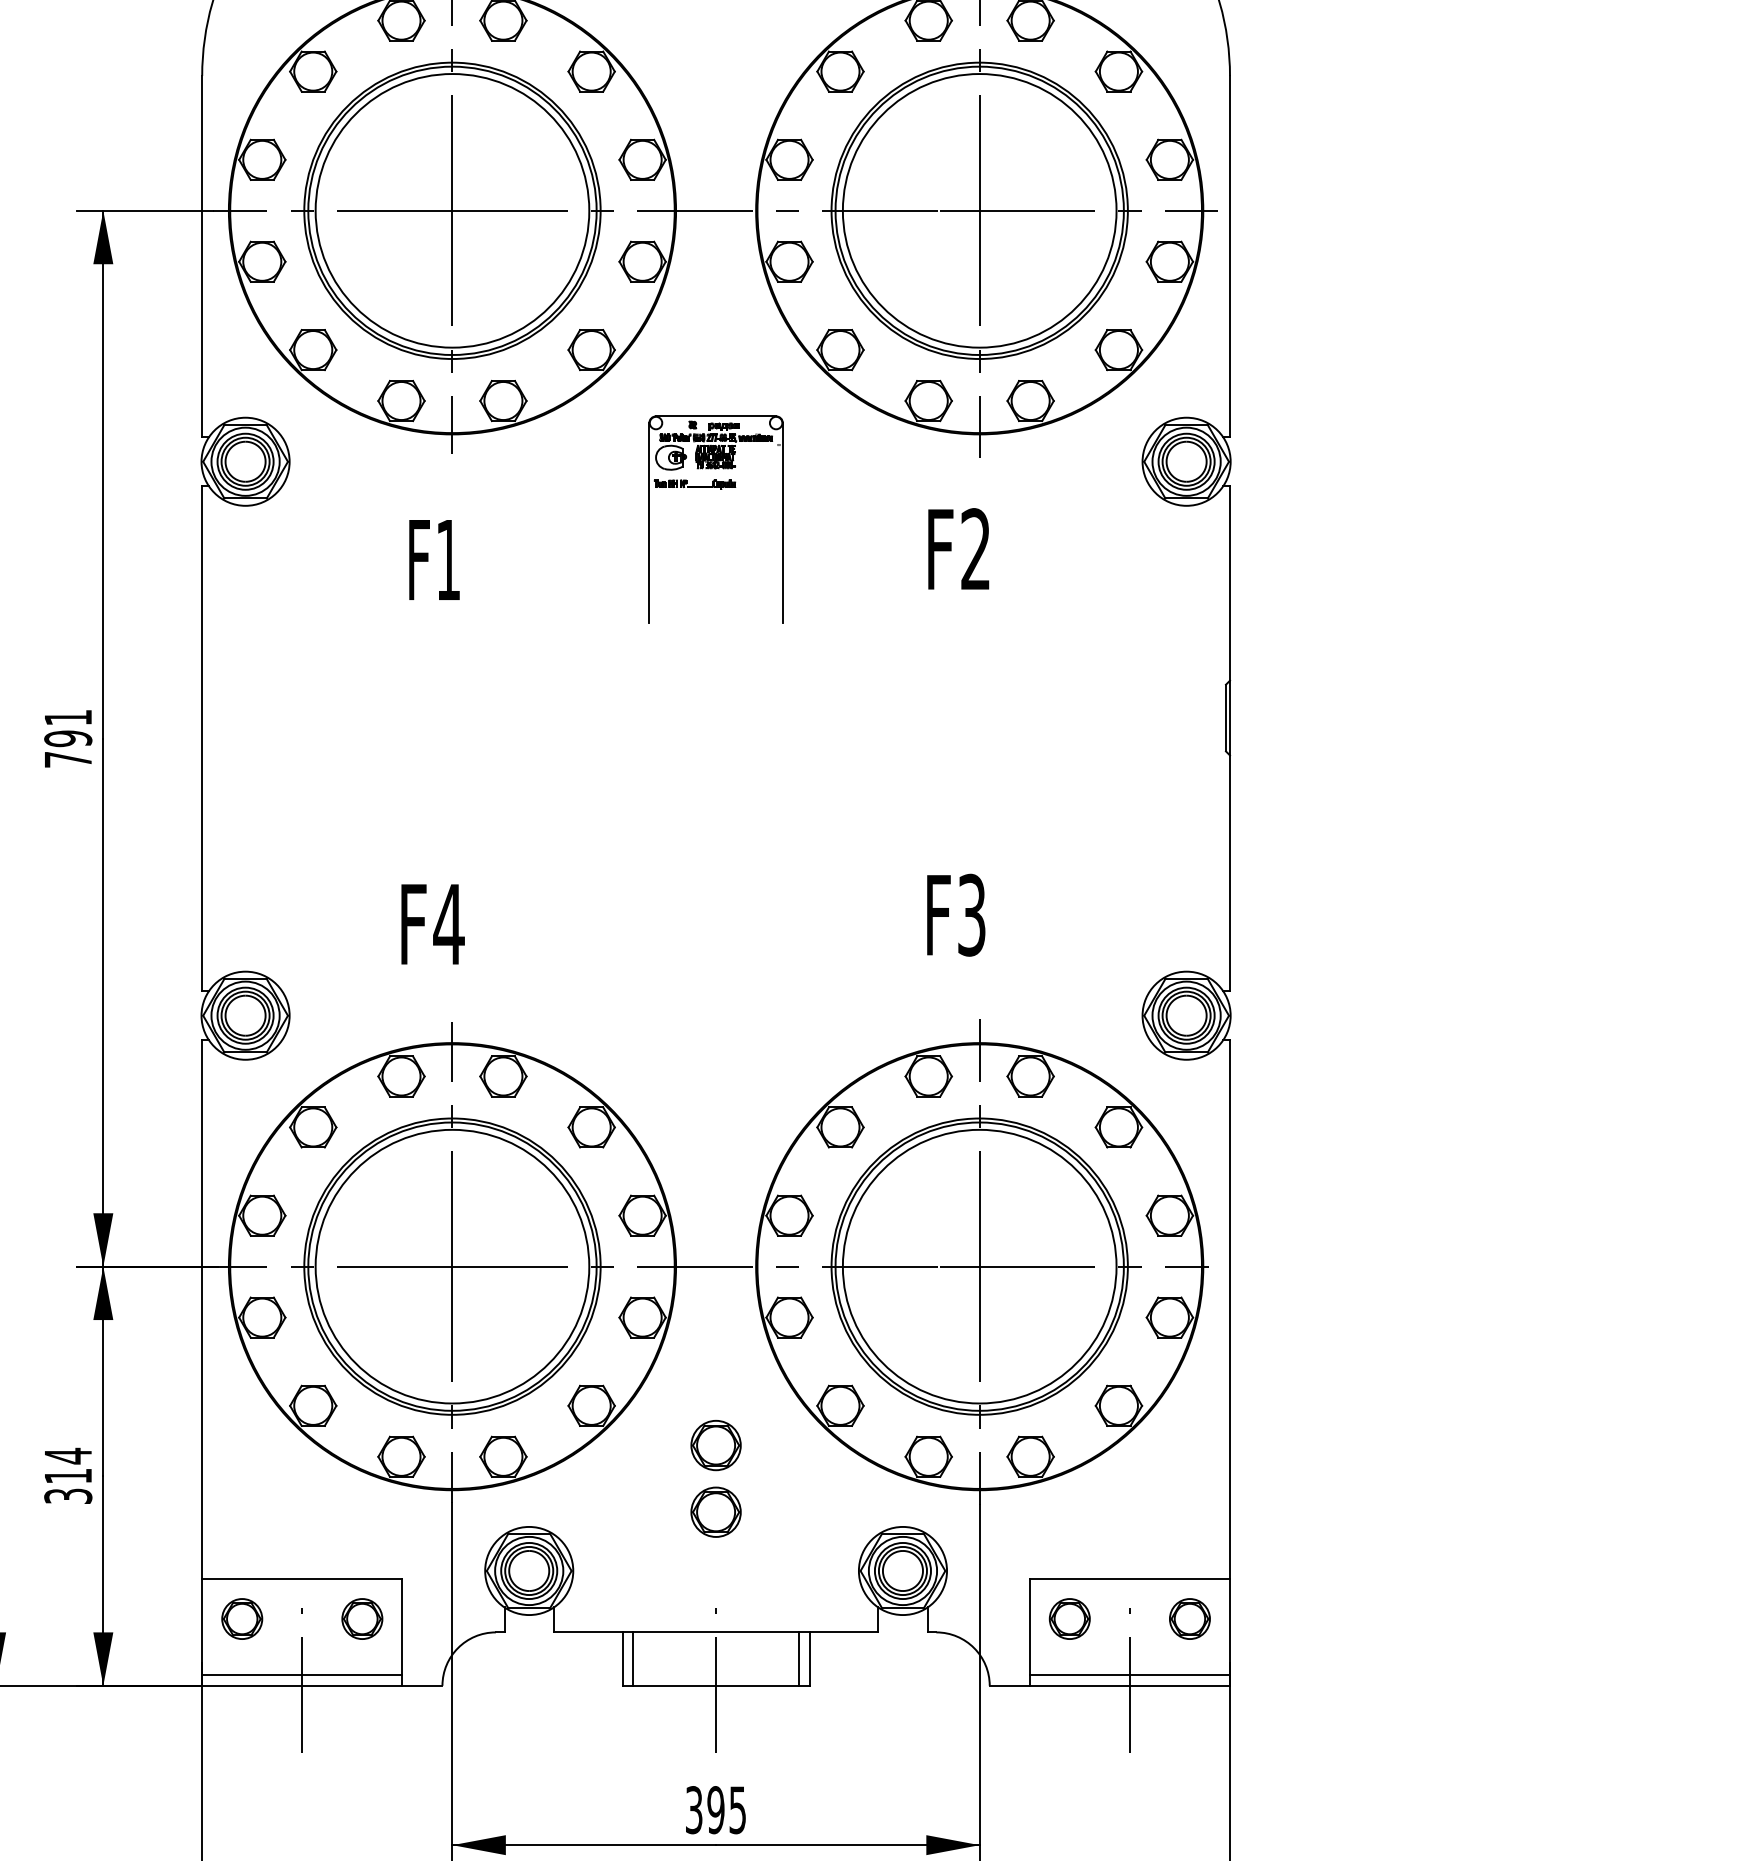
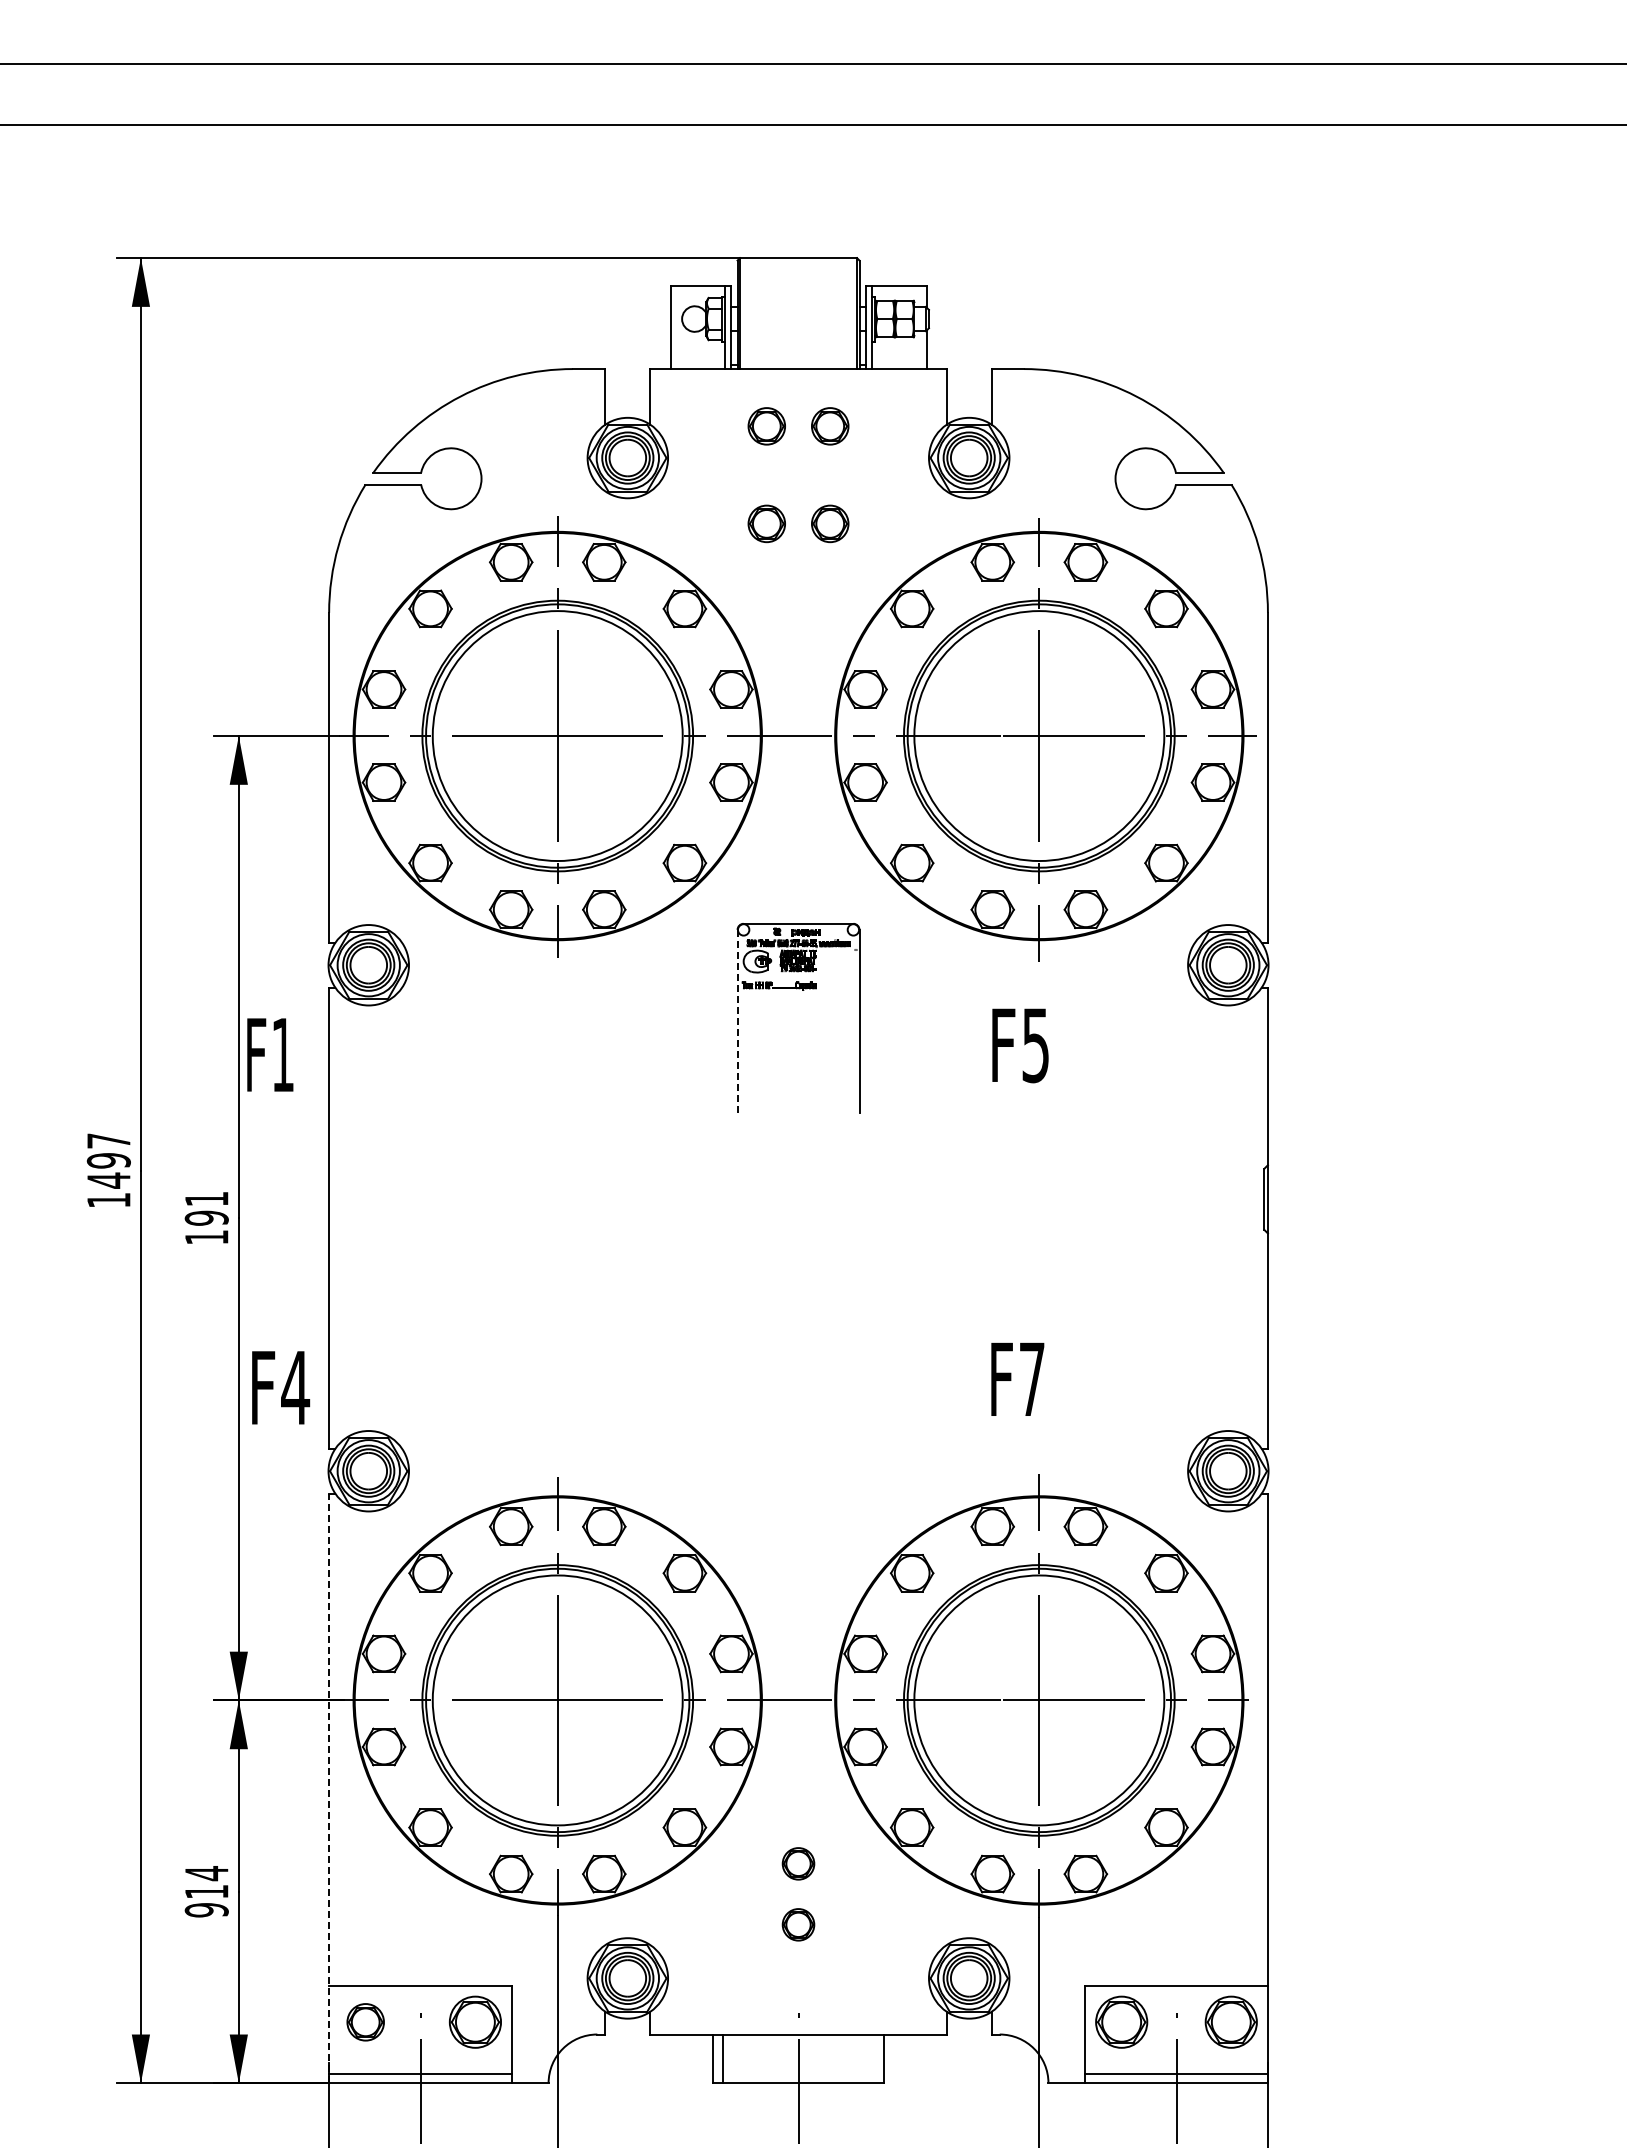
line: (649, 523) -> (737, 1021), solid -> dashed
text: (975, 549) -> (1035, 1045), F2 -> F5
text: (434, 559) -> (270, 1054), moved
text: (67, 759) -> (206, 1237), 791 -> 191
text: (971, 915) -> (1031, 1379), F3 -> F7
text: (433, 924) -> (281, 1387), moved
line: (202, 1363) -> (329, 1788), solid -> dashed
part: (716, 1445) -> (798, 1863), size x0.7
text: (67, 1496) -> (206, 1910), 314 -> 914
part: (716, 1511) -> (798, 1924), size x0.7
part: (362, 1619) -> (475, 2022), size x1.4
part: (1069, 1619) -> (1121, 2022), size x1.4
part: (1190, 1619) -> (1231, 2022), size x1.4
line: (799, 1658) -> (874, 2058), removed

